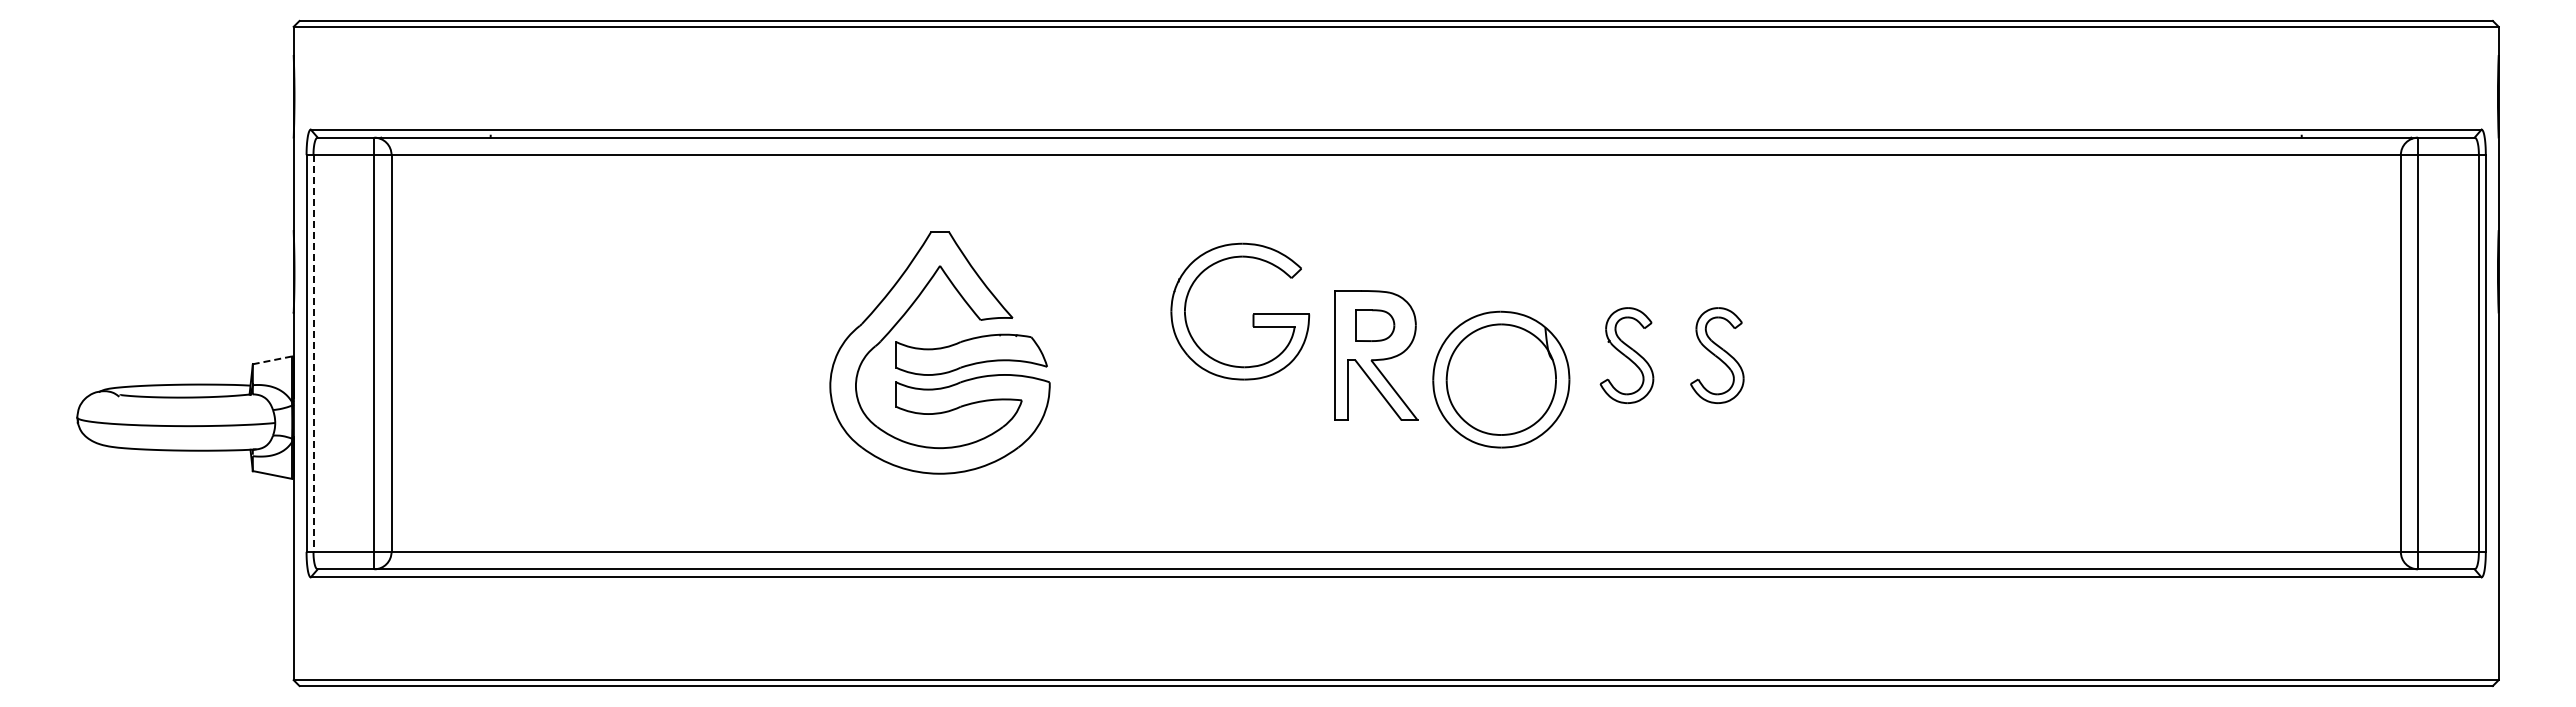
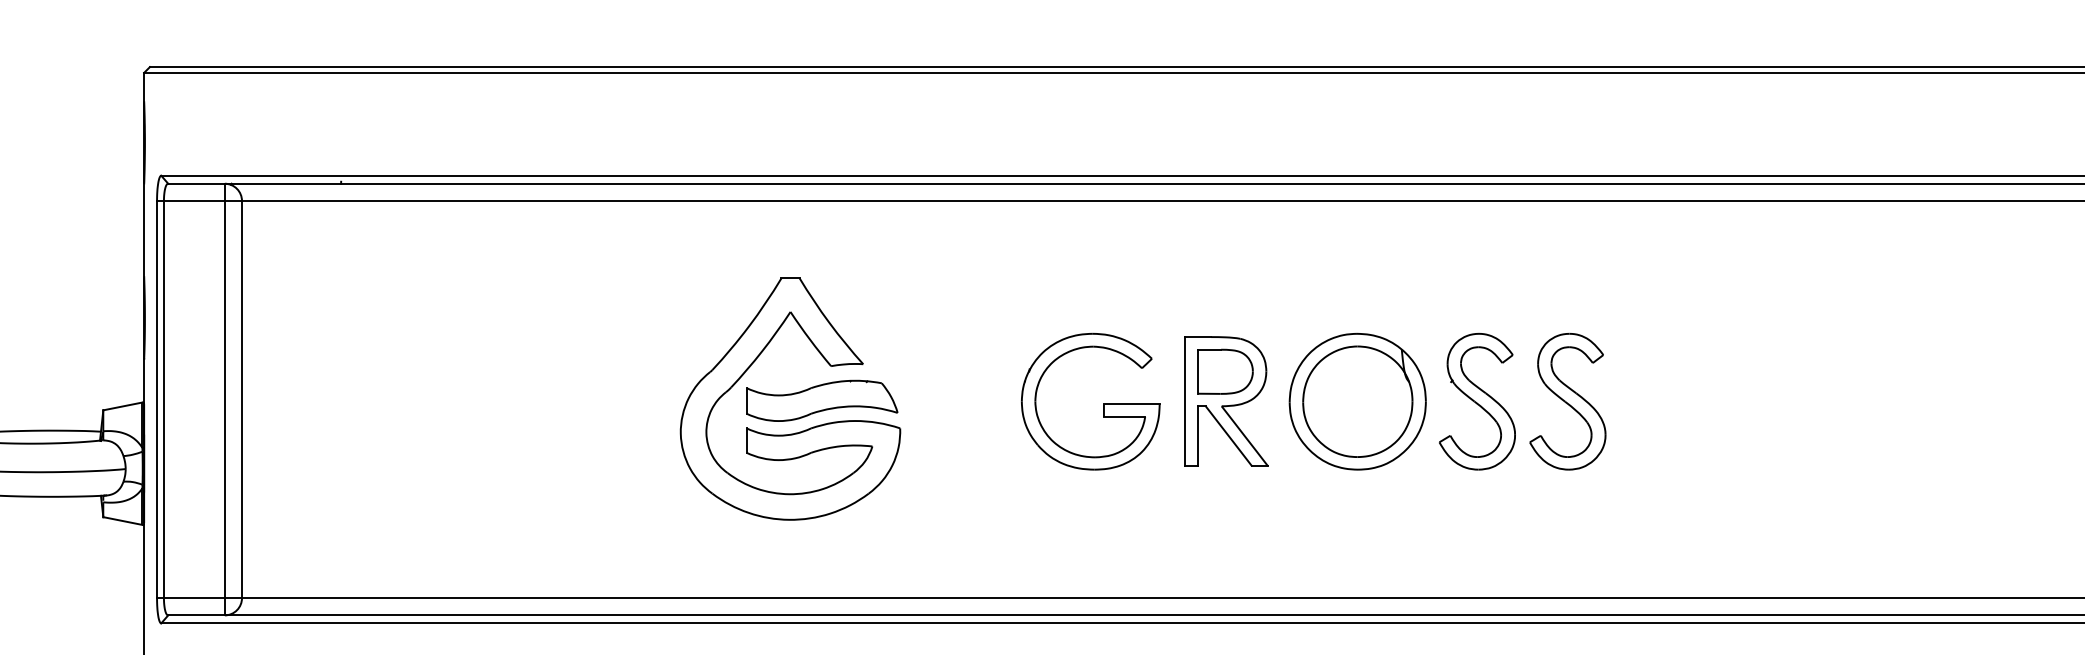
part: (1252, 314) -> (1102, 404), moved
part: (1375, 325) -> (1225, 371), size x1.43
line: (313, 353) -> (163, 399), dashed -> solid
part: (1626, 355) -> (1476, 401), size x1.43
part: (1716, 355) -> (1566, 401), size x1.43
line: (272, 360) -> (122, 406), dashed -> solid
part: (1501, 379) -> (1357, 401), moved

